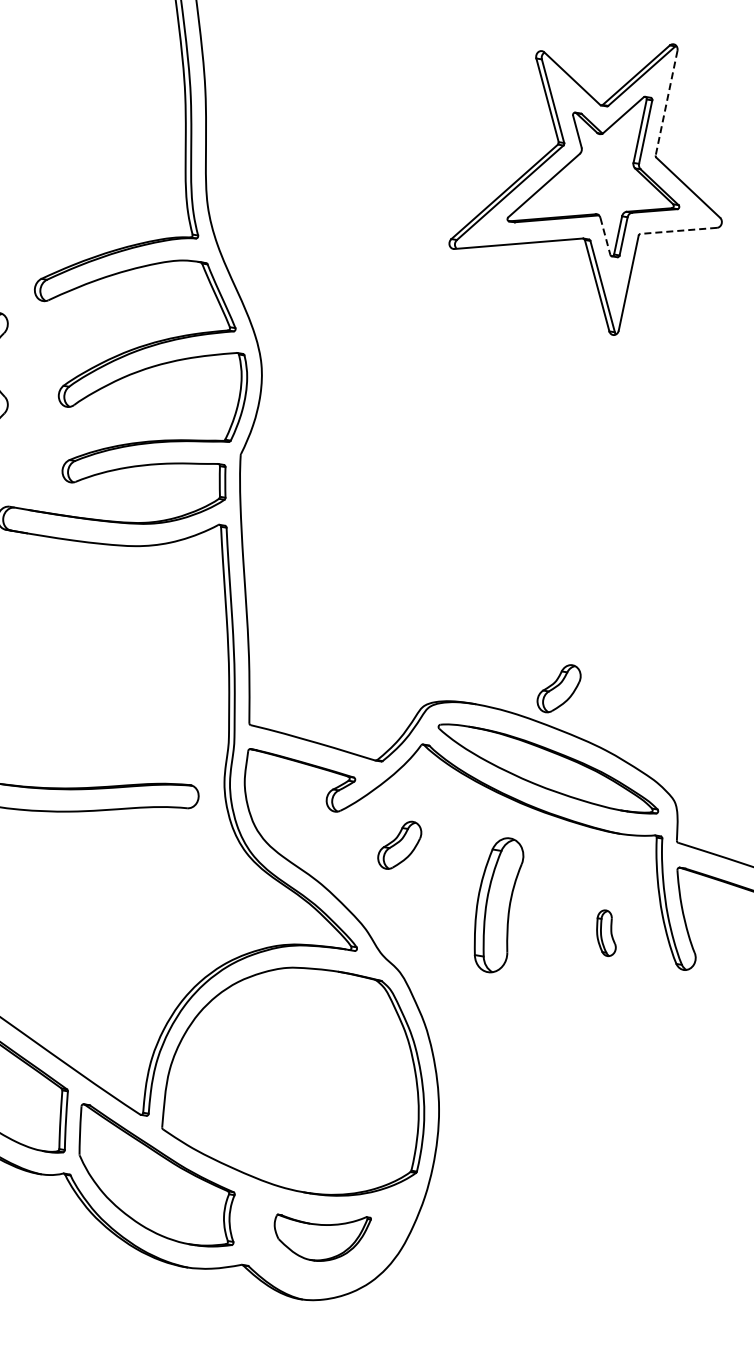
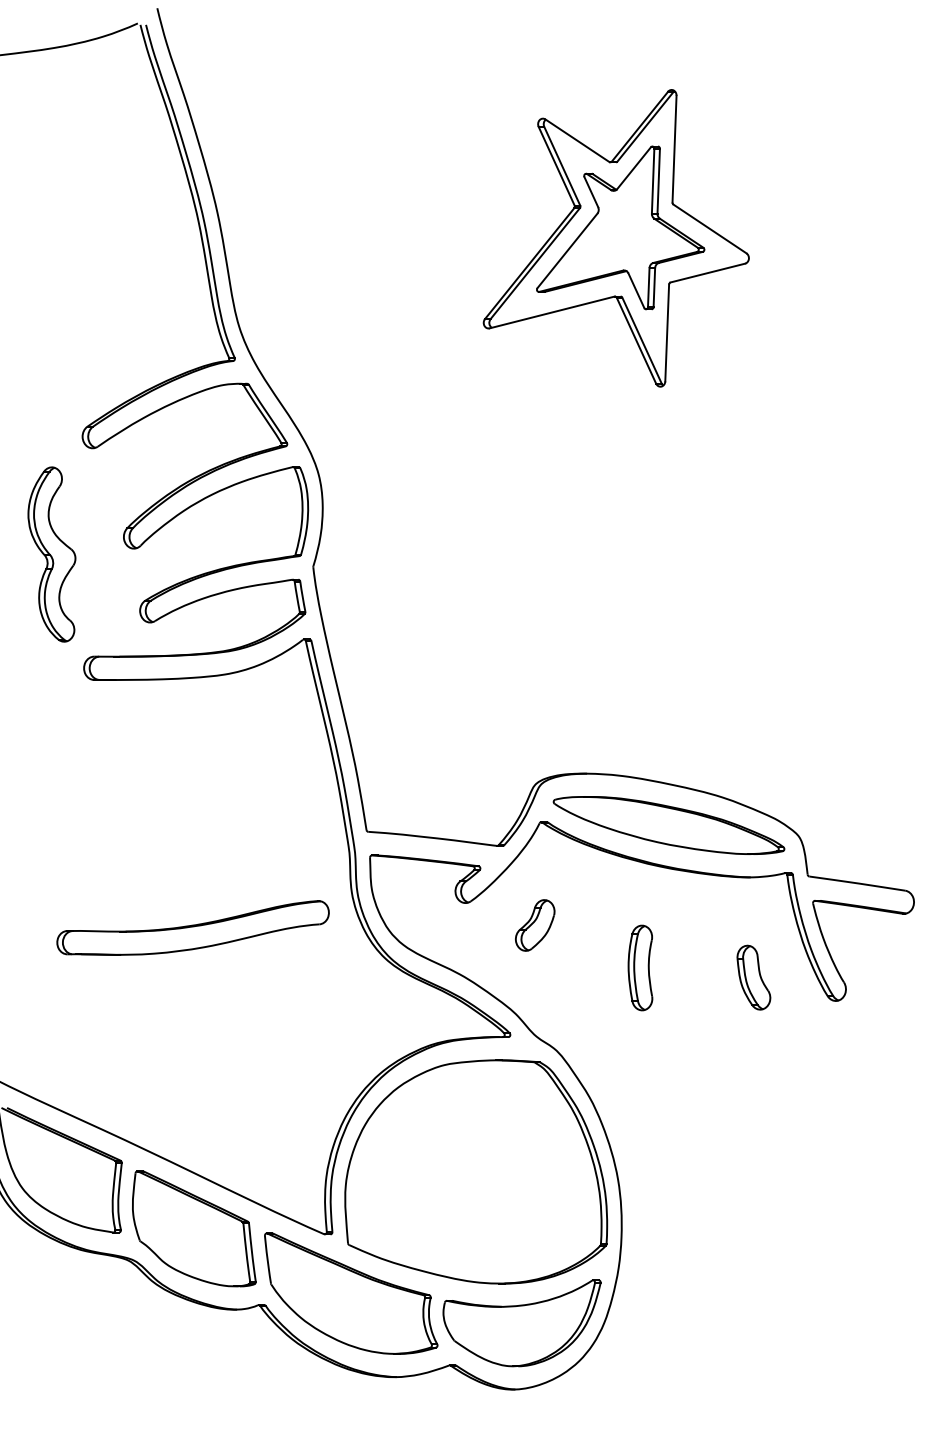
line: (666, 103) -> (674, 149), dashed -> solid
line: (678, 231) -> (707, 273), dashed -> solid
line: (605, 237) -> (636, 291), dashed -> solid
part: (559, 688) -> (666, 744), removed
part: (496, 904) -> (640, 967), size x0.62
part: (606, 933) -> (753, 977), size x1.43
part: (319, 1235) -> (521, 1323), size x1.67

